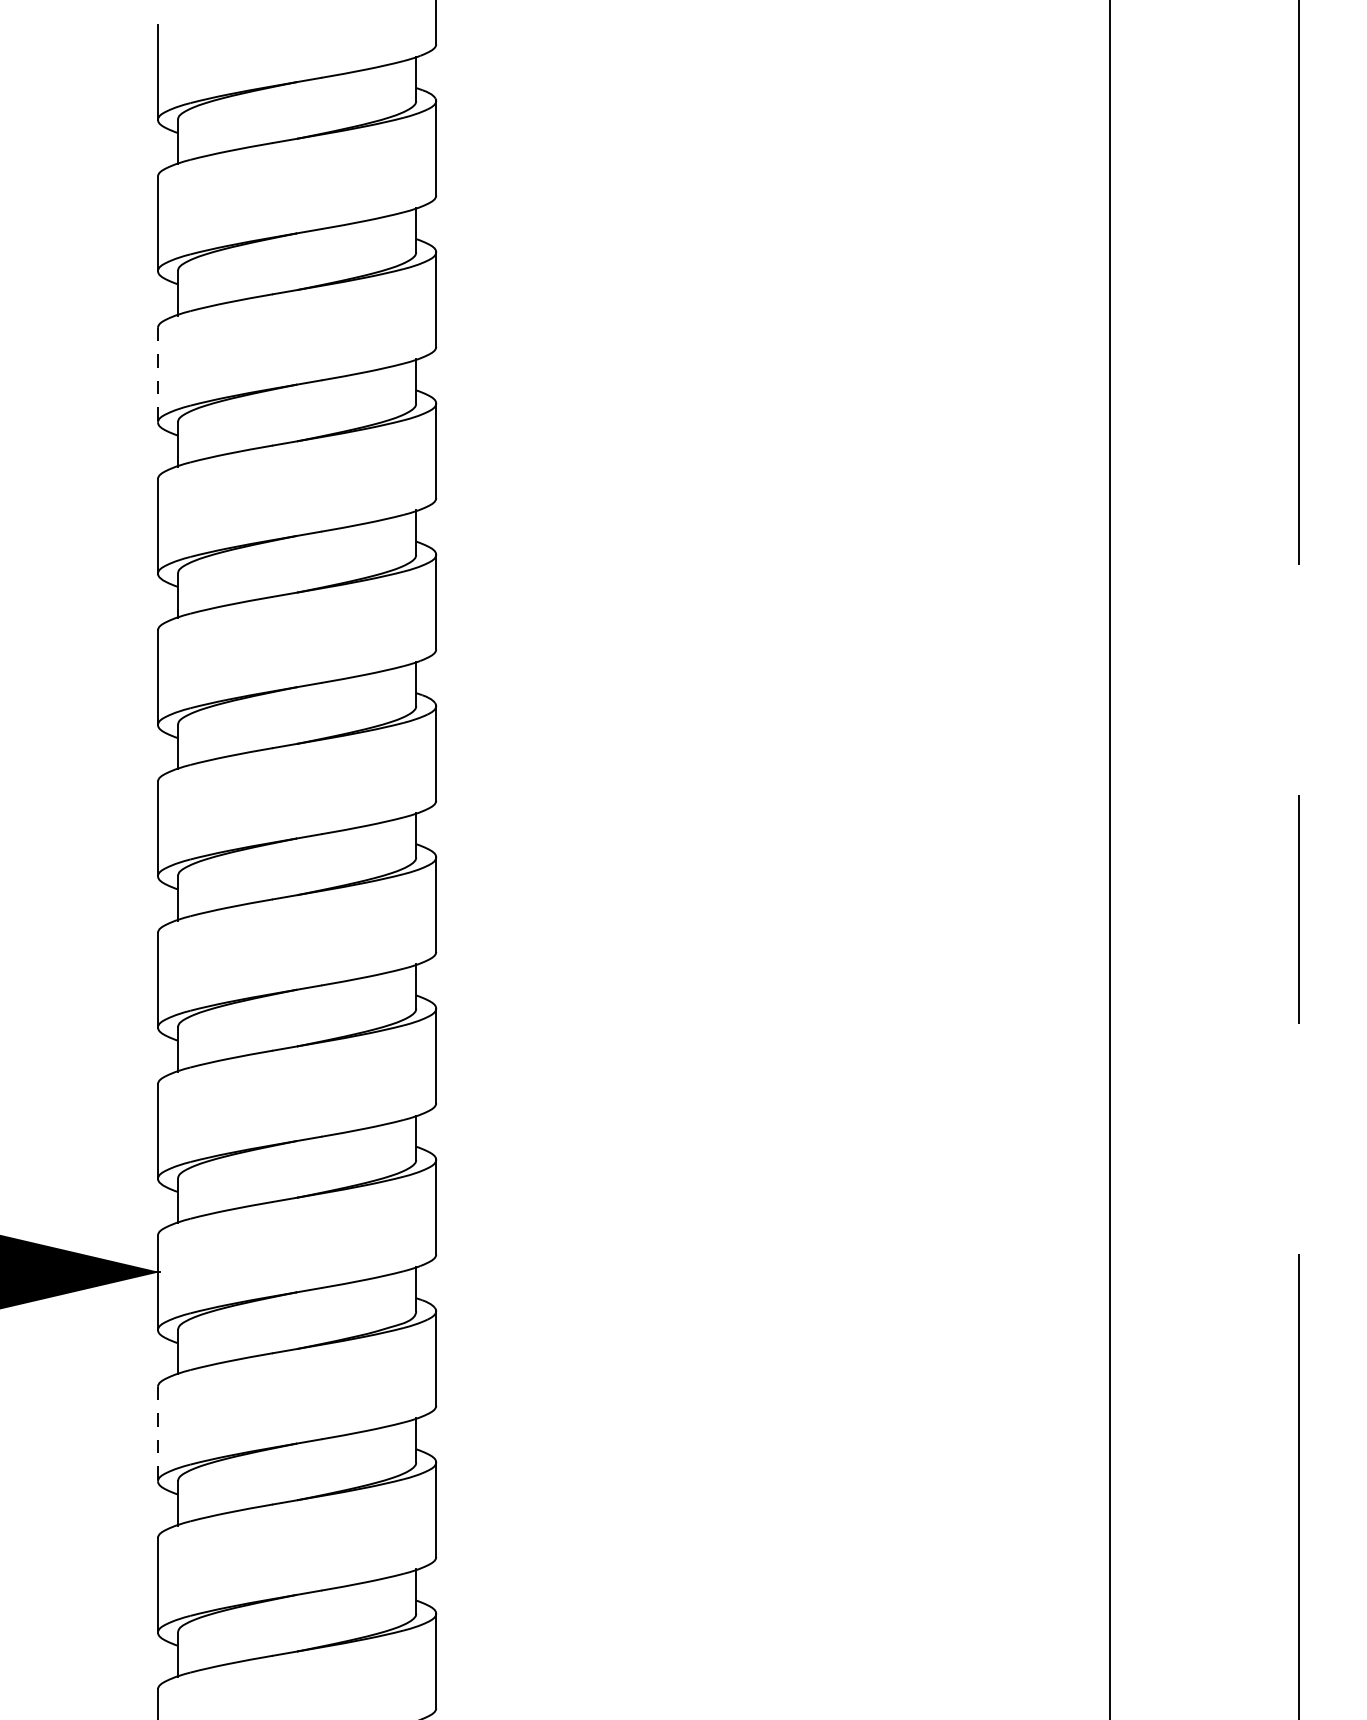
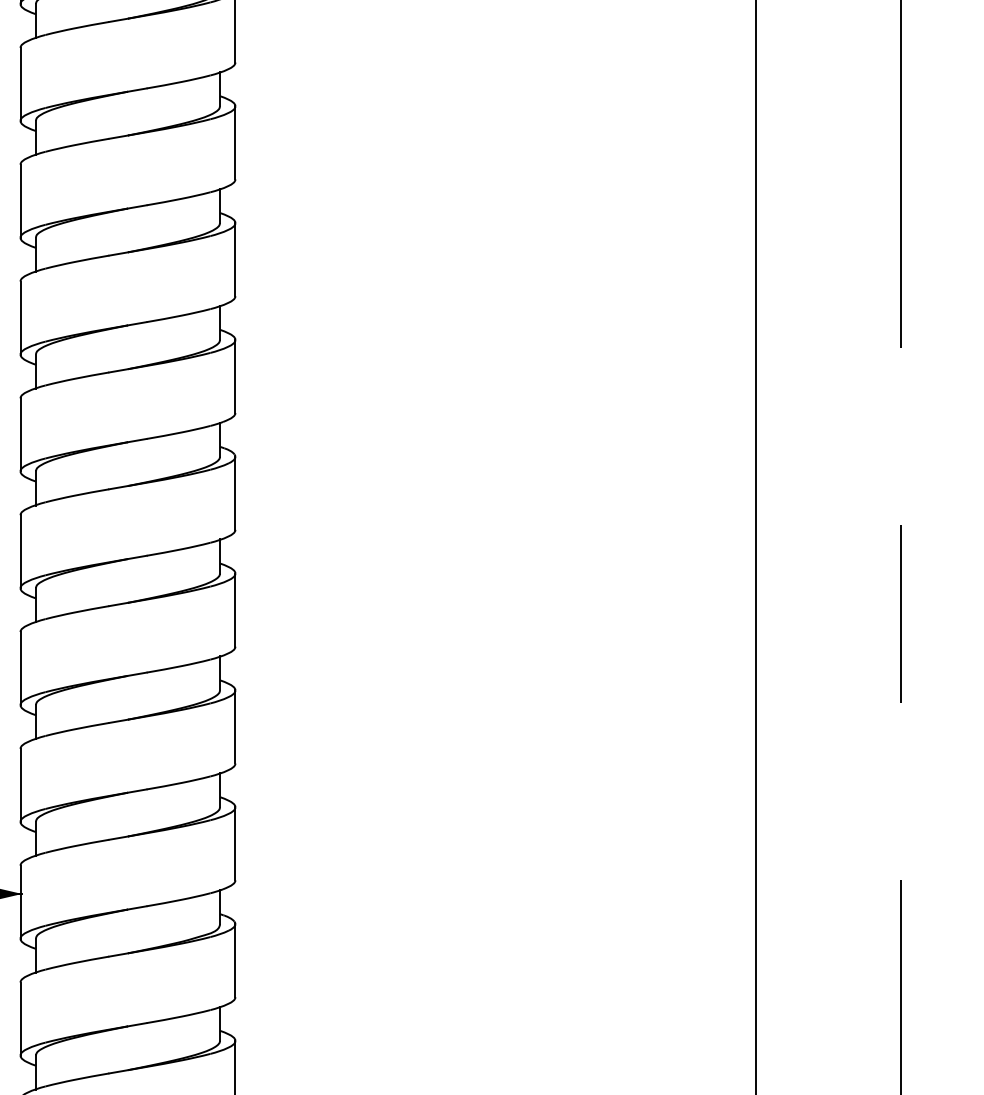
line: (158, 375) -> (20, 201), dashed -> solid
line: (158, 1434) -> (20, 1019), dashed -> solid

